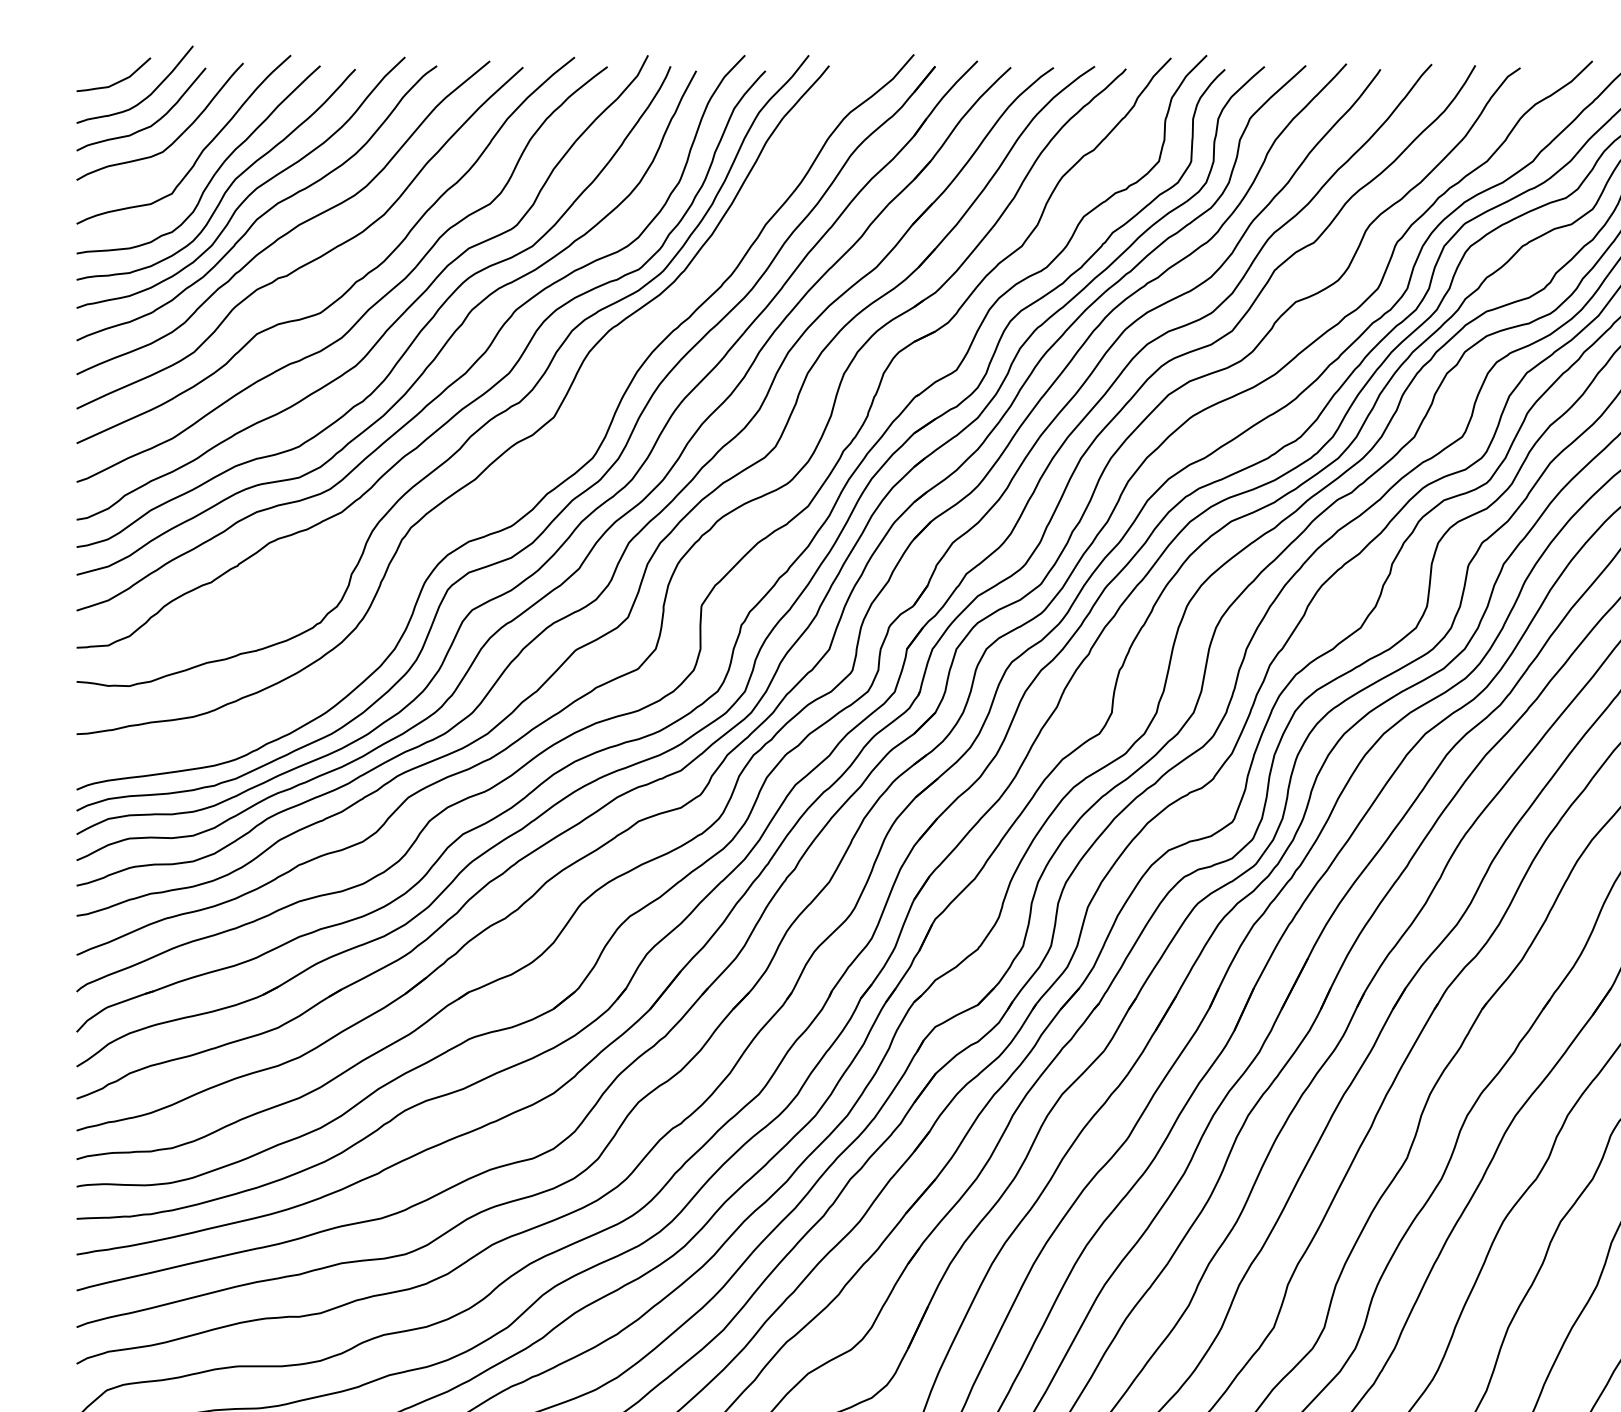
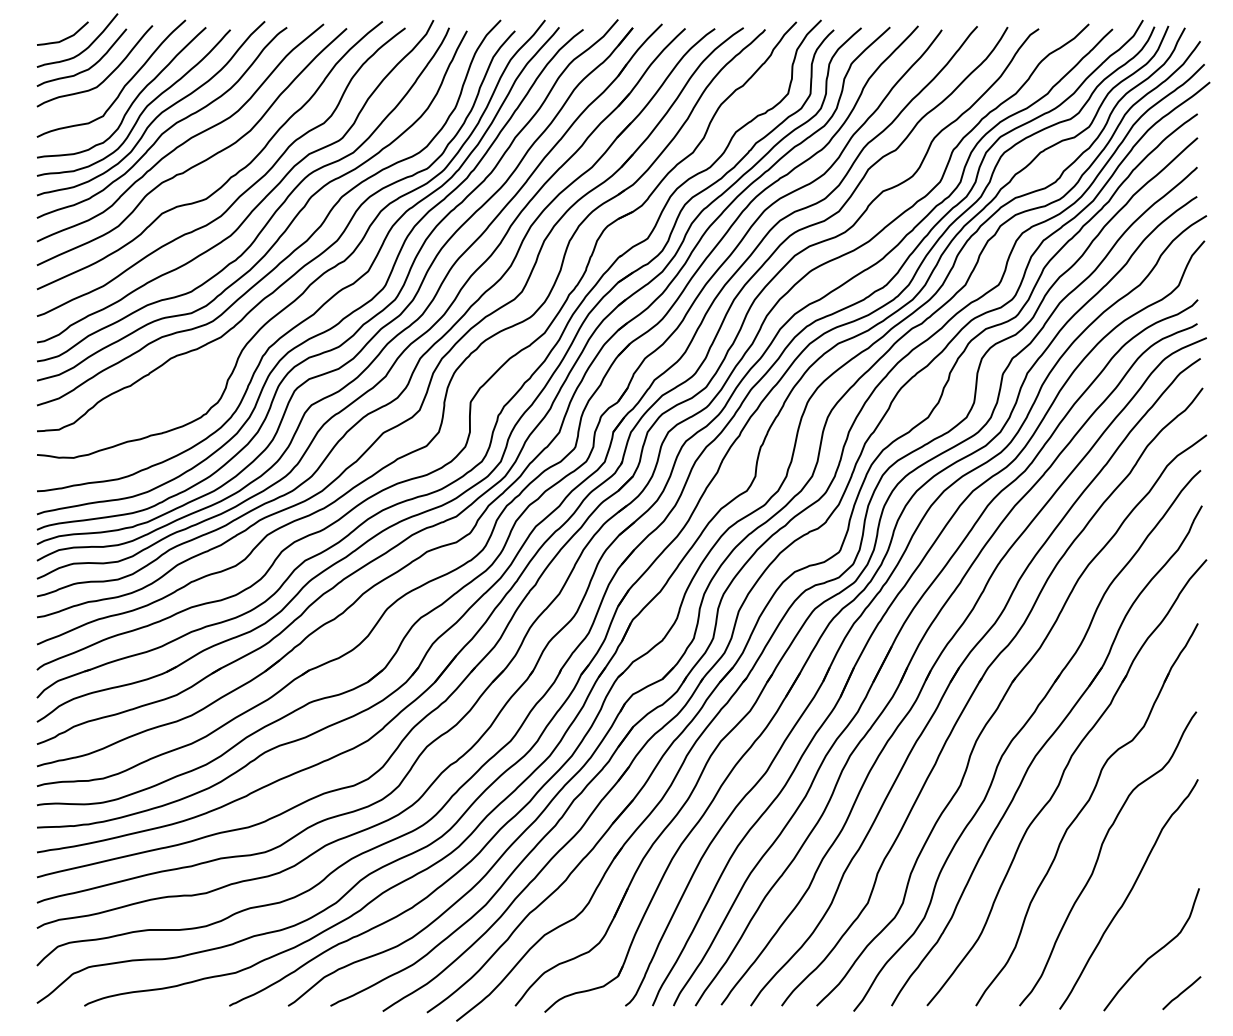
curve: (518, 483) -> (343, 317), added

